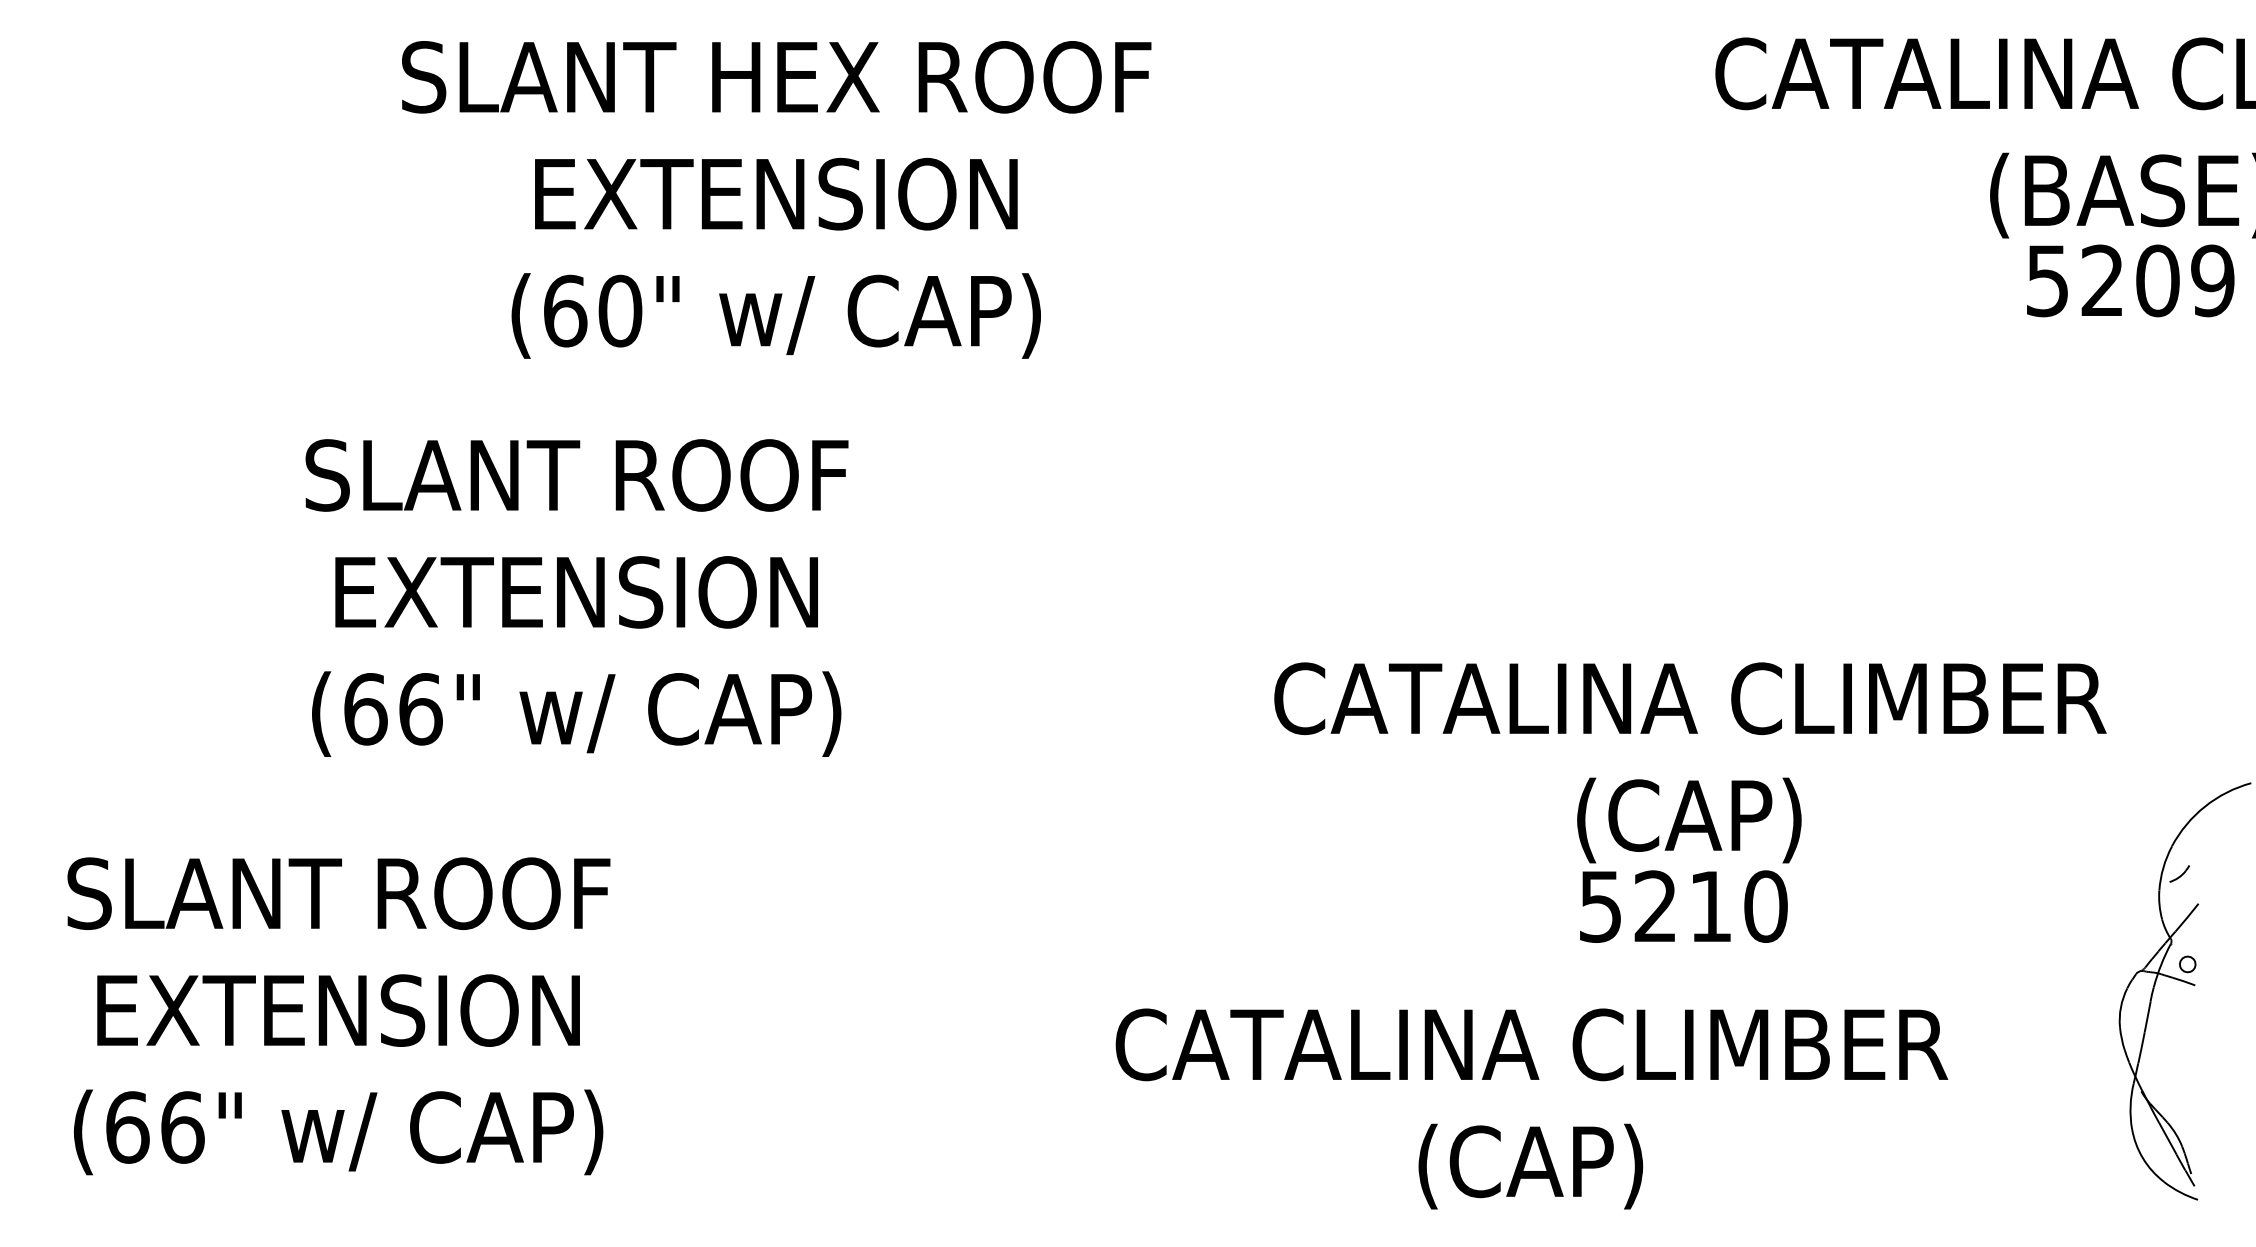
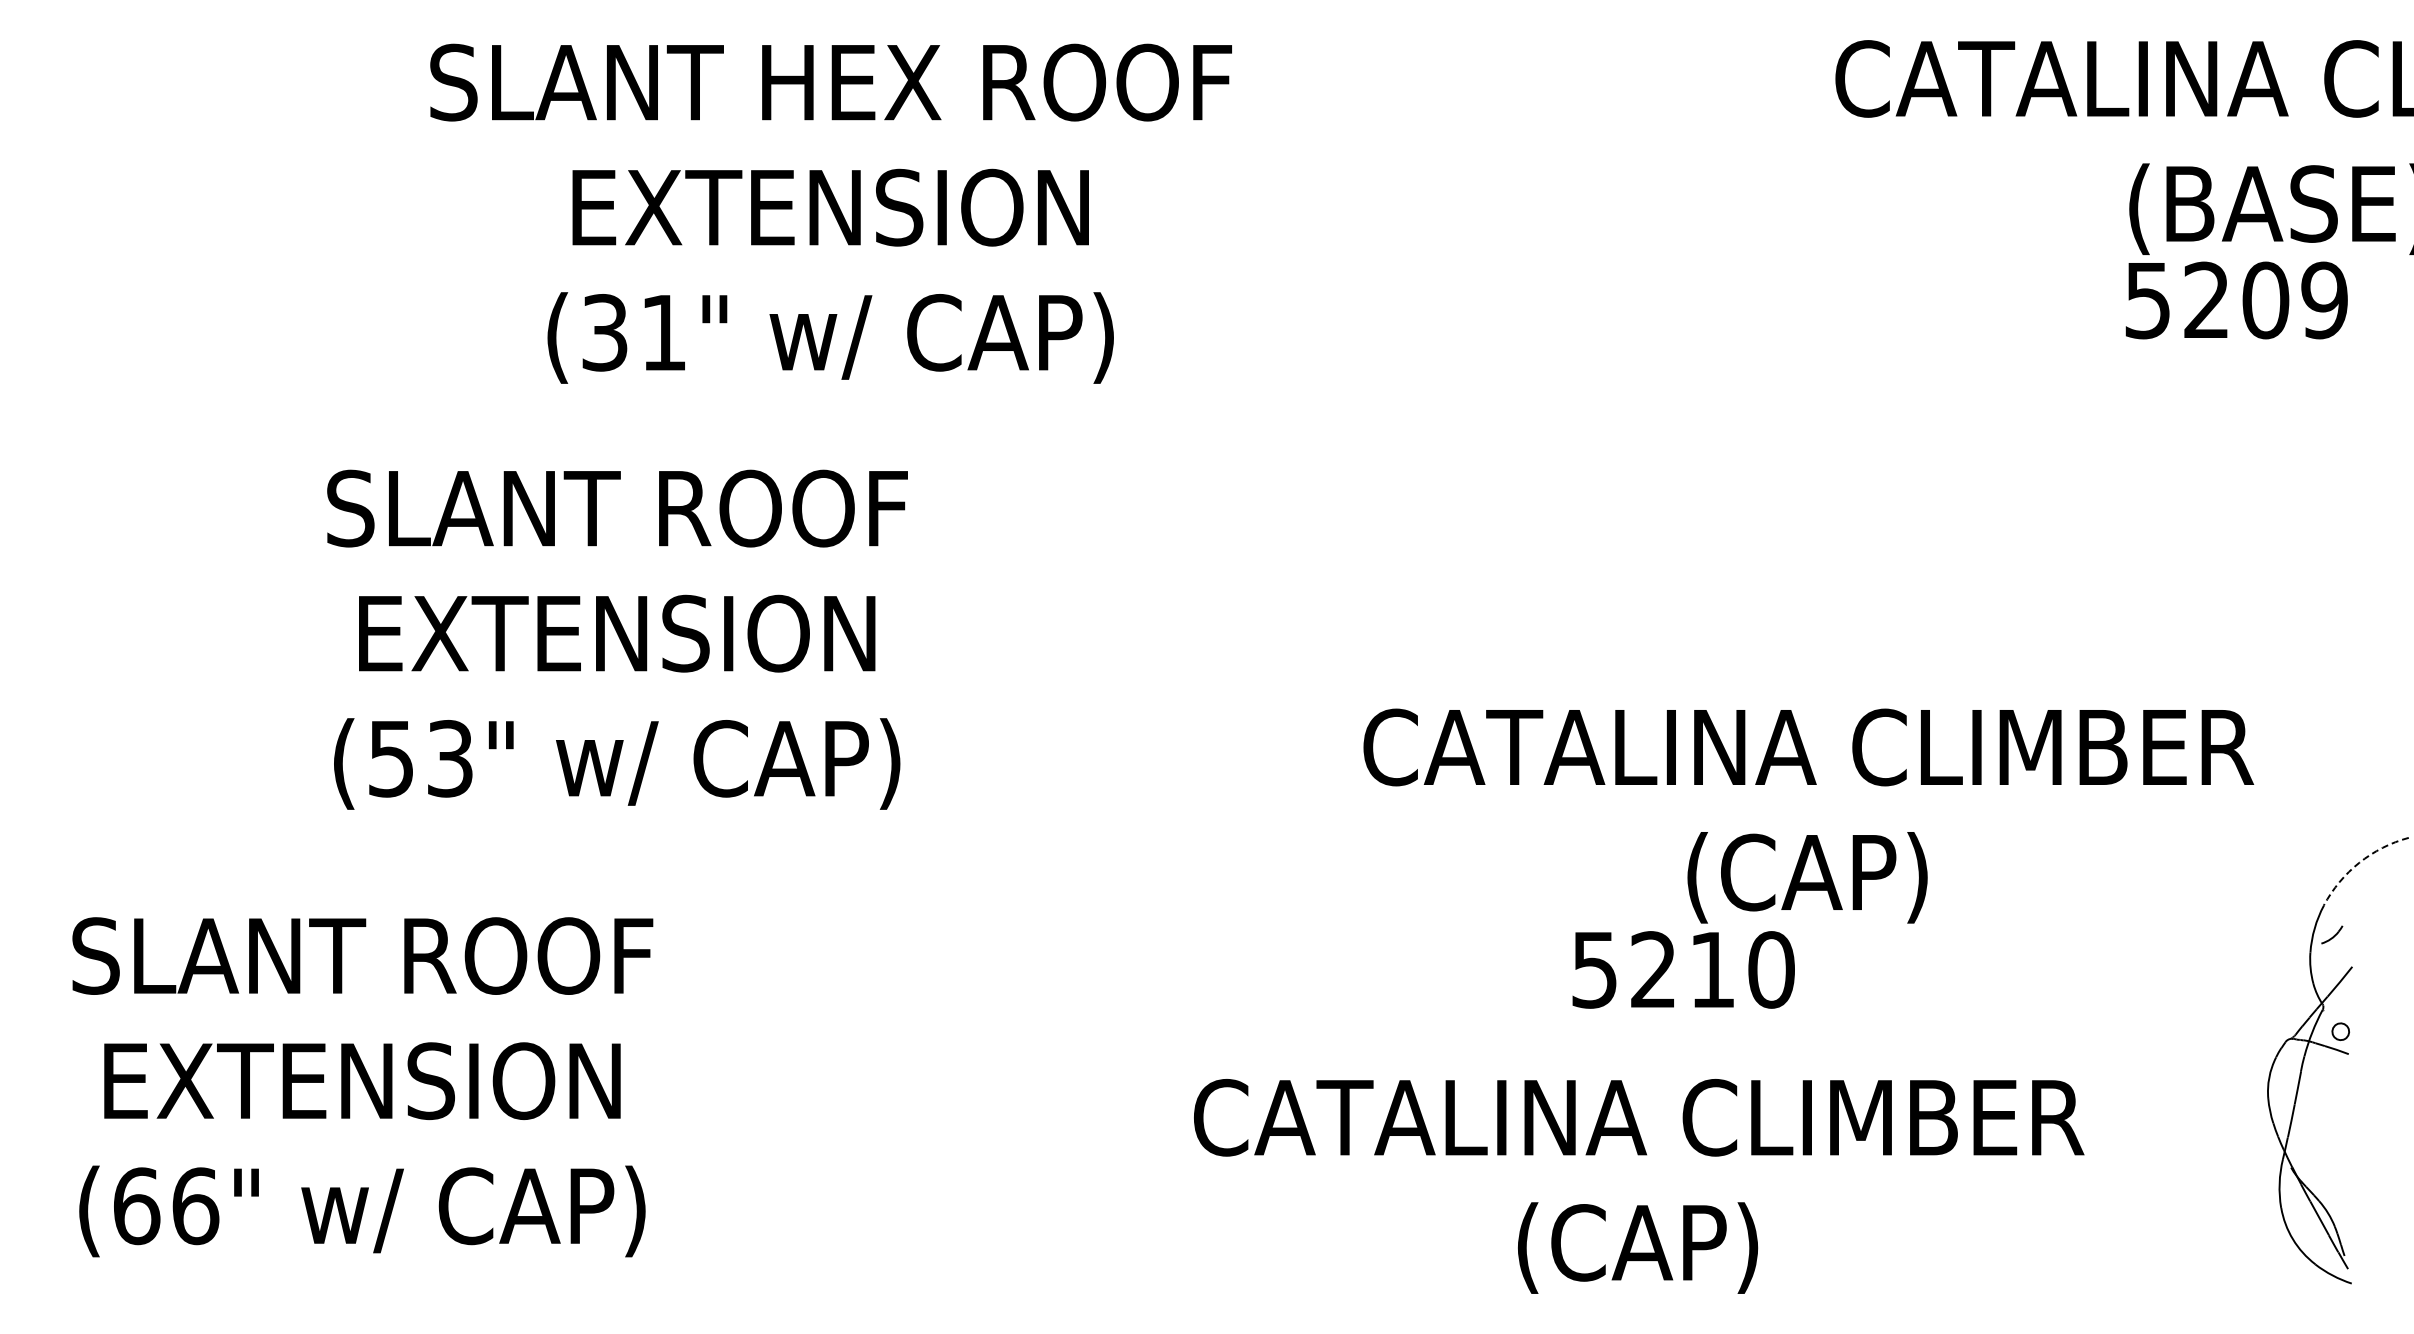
text: (2130, 280) -> (2236, 300), moved
text: (592, 310) -> (634, 332), (60" -> (31"
text: (393, 709) -> (421, 758), (66" -> (53"
arc: (2205, 806) -> (2359, 862), solid -> dashed
text: (1683, 906) -> (1683, 969), moved

